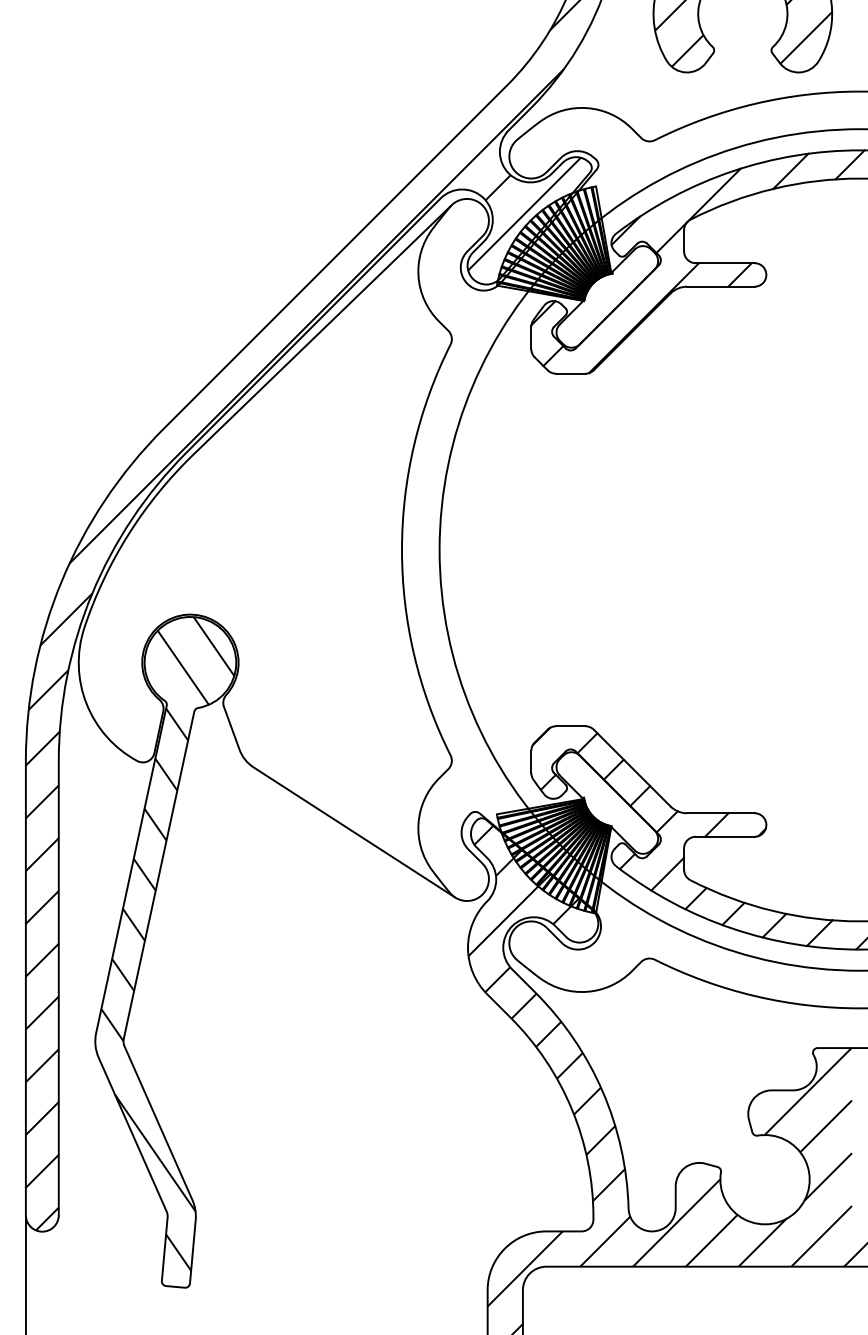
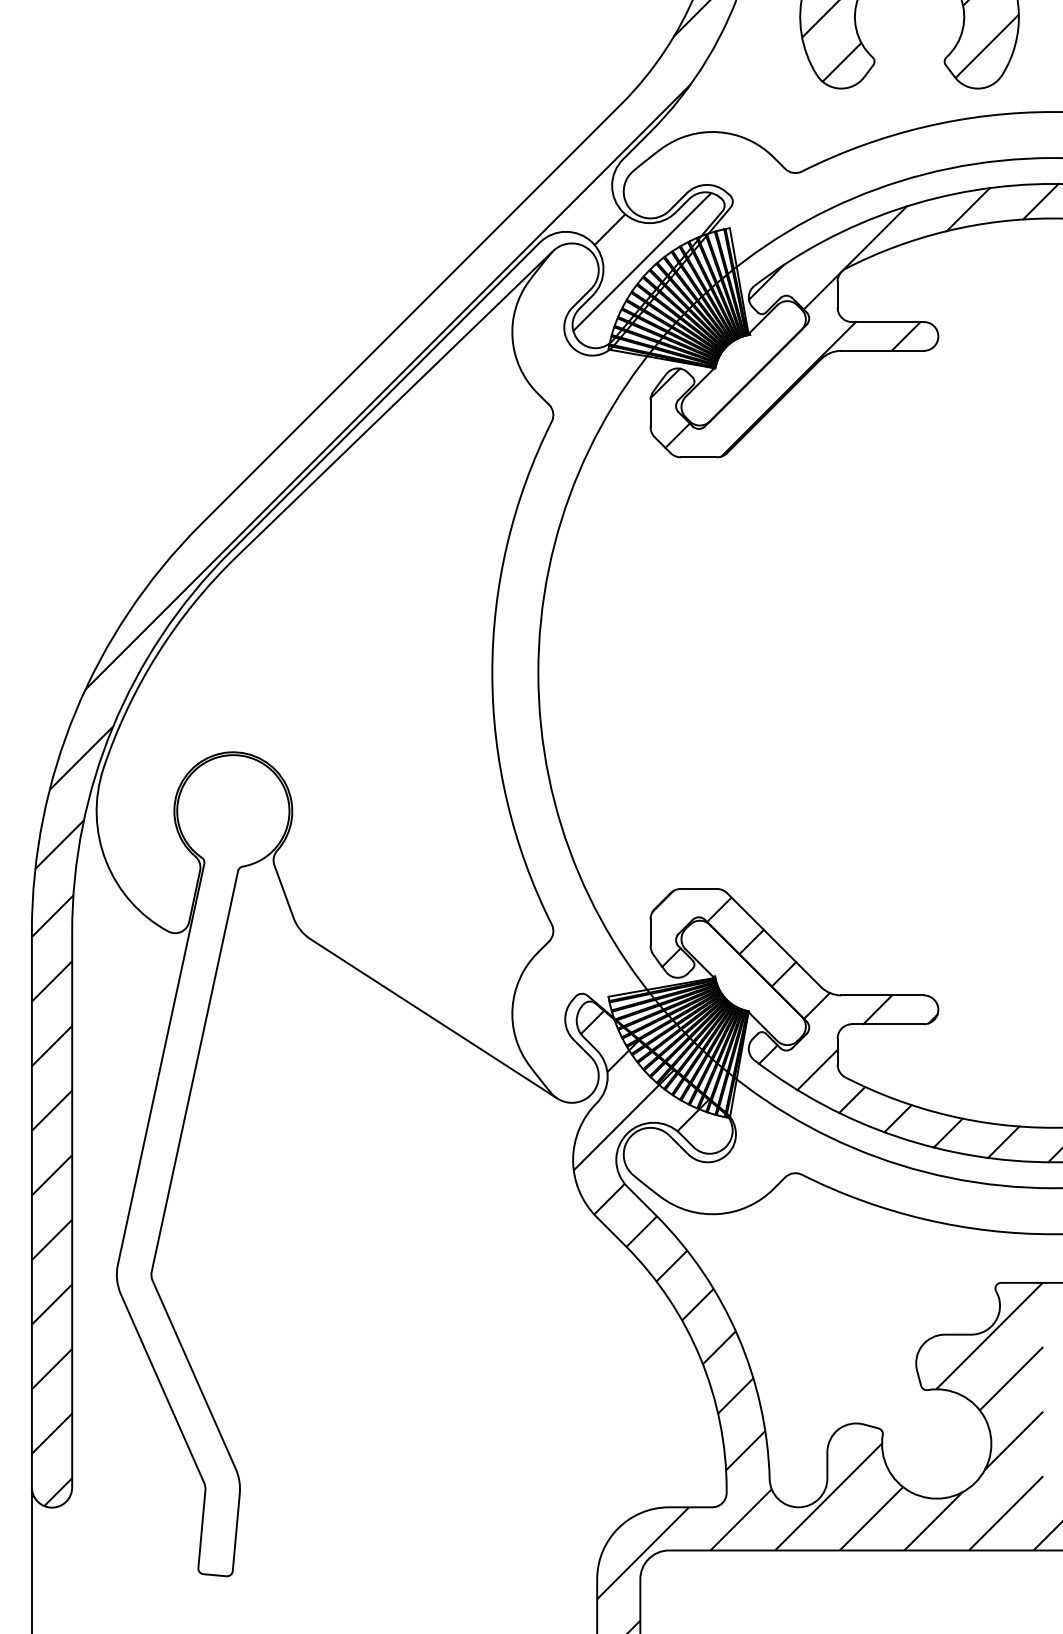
hatch: (167, 944) -> (205, 1155), removed

